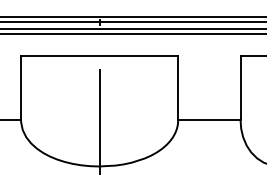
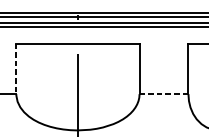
line: (21, 88) -> (16, 69), solid -> dashed
line: (209, 120) -> (164, 94), solid -> dashed

